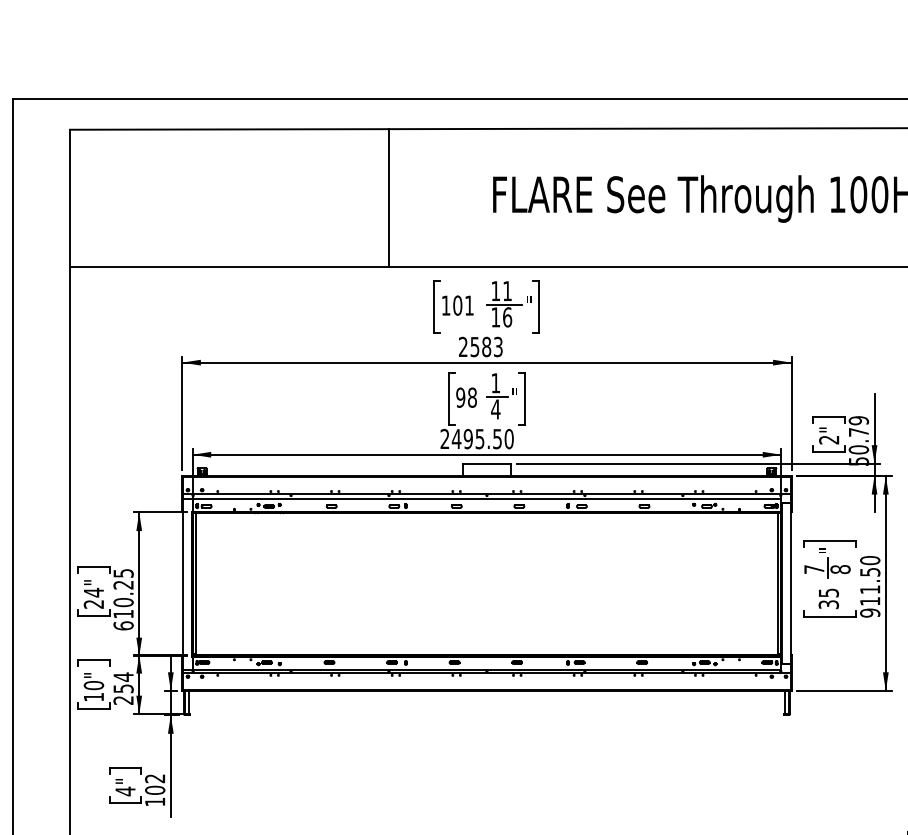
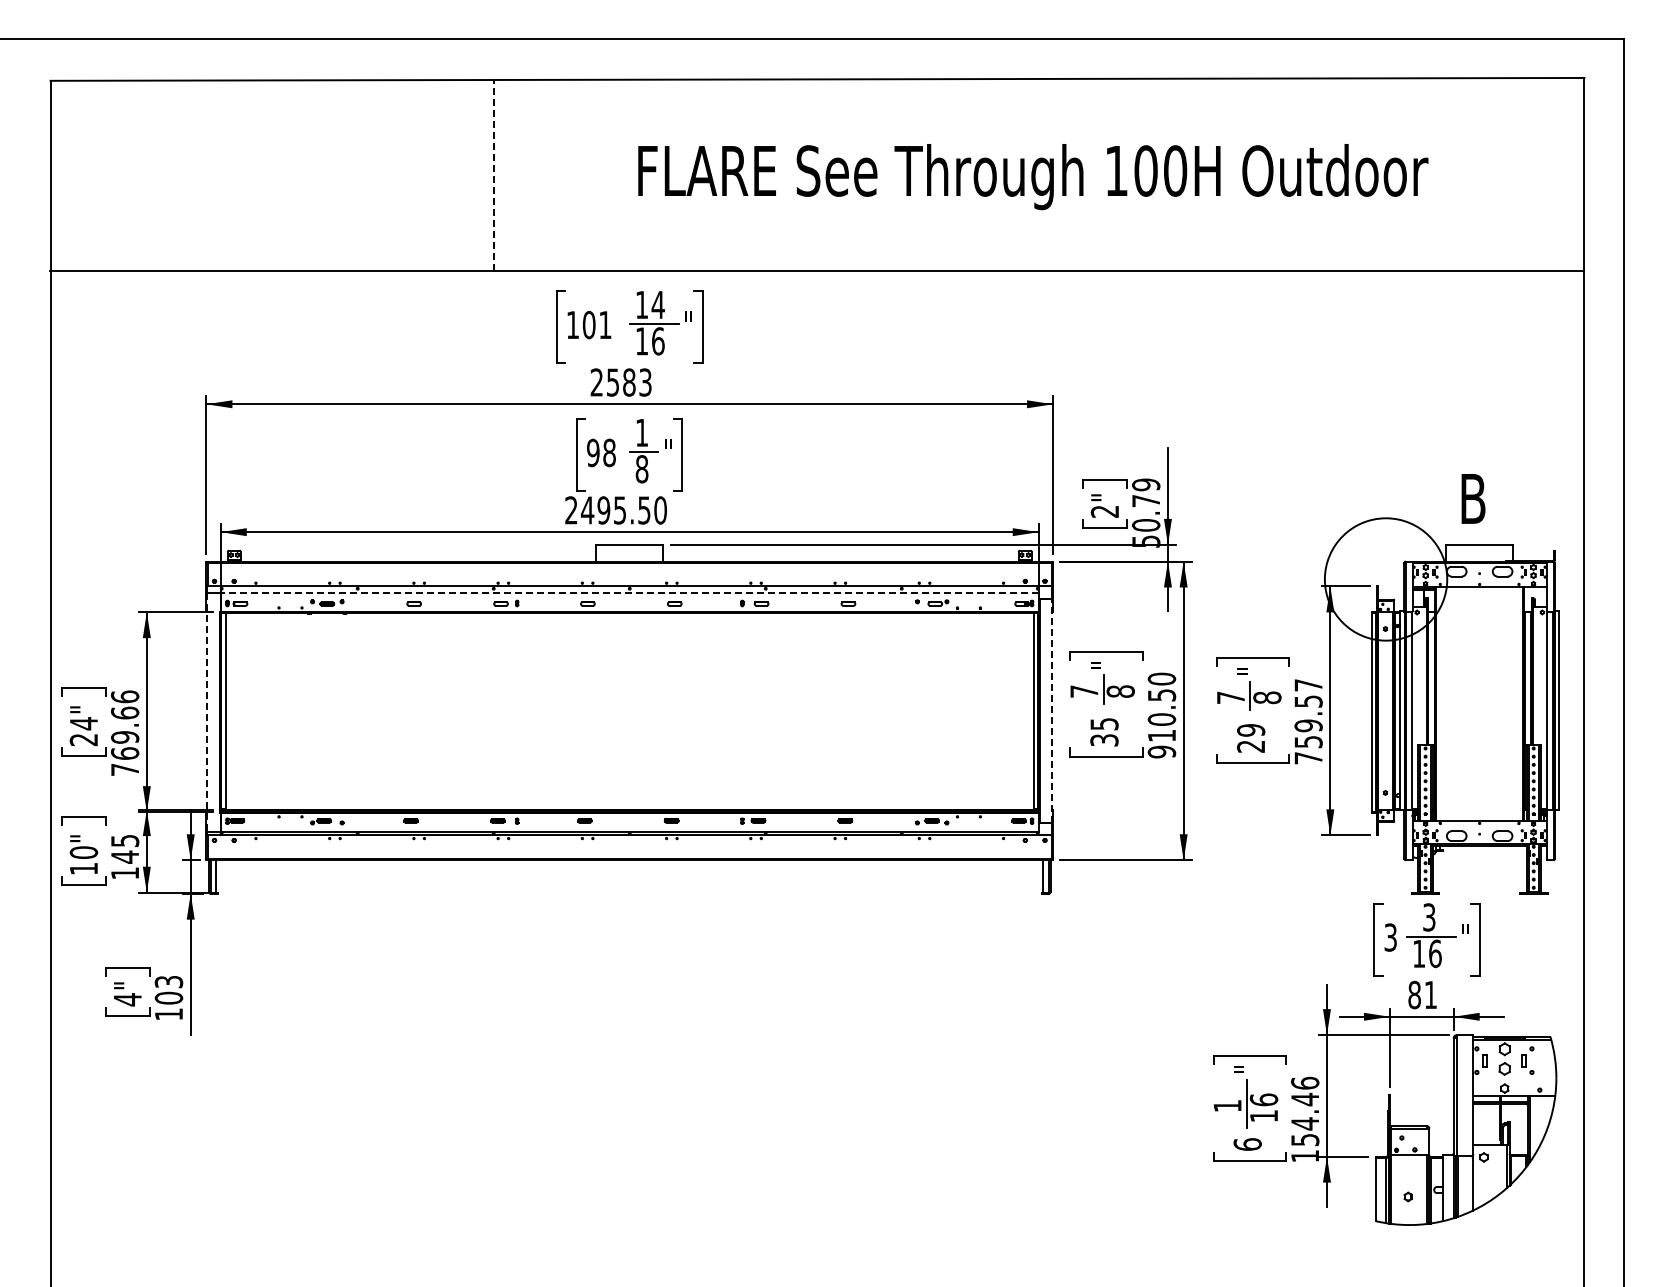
line: (388, 197) -> (493, 174), solid -> dashed
text: (506, 290) -> (657, 304), 11 -> 14
text: (495, 409) -> (641, 469), 4 -> 8
line: (486, 498) -> (629, 593), solid -> dashed
line: (791, 583) -> (1052, 710), solid -> dashed
line: (182, 584) -> (207, 712), solid -> dashed
text: (869, 589) -> (1161, 719), 911.50 -> 910.50
text: (123, 599) -> (125, 733), 610.25 -> 769.66
text: (123, 688) -> (125, 856), 254 -> 145
text: (155, 779) -> (169, 982), 102 -> 103

